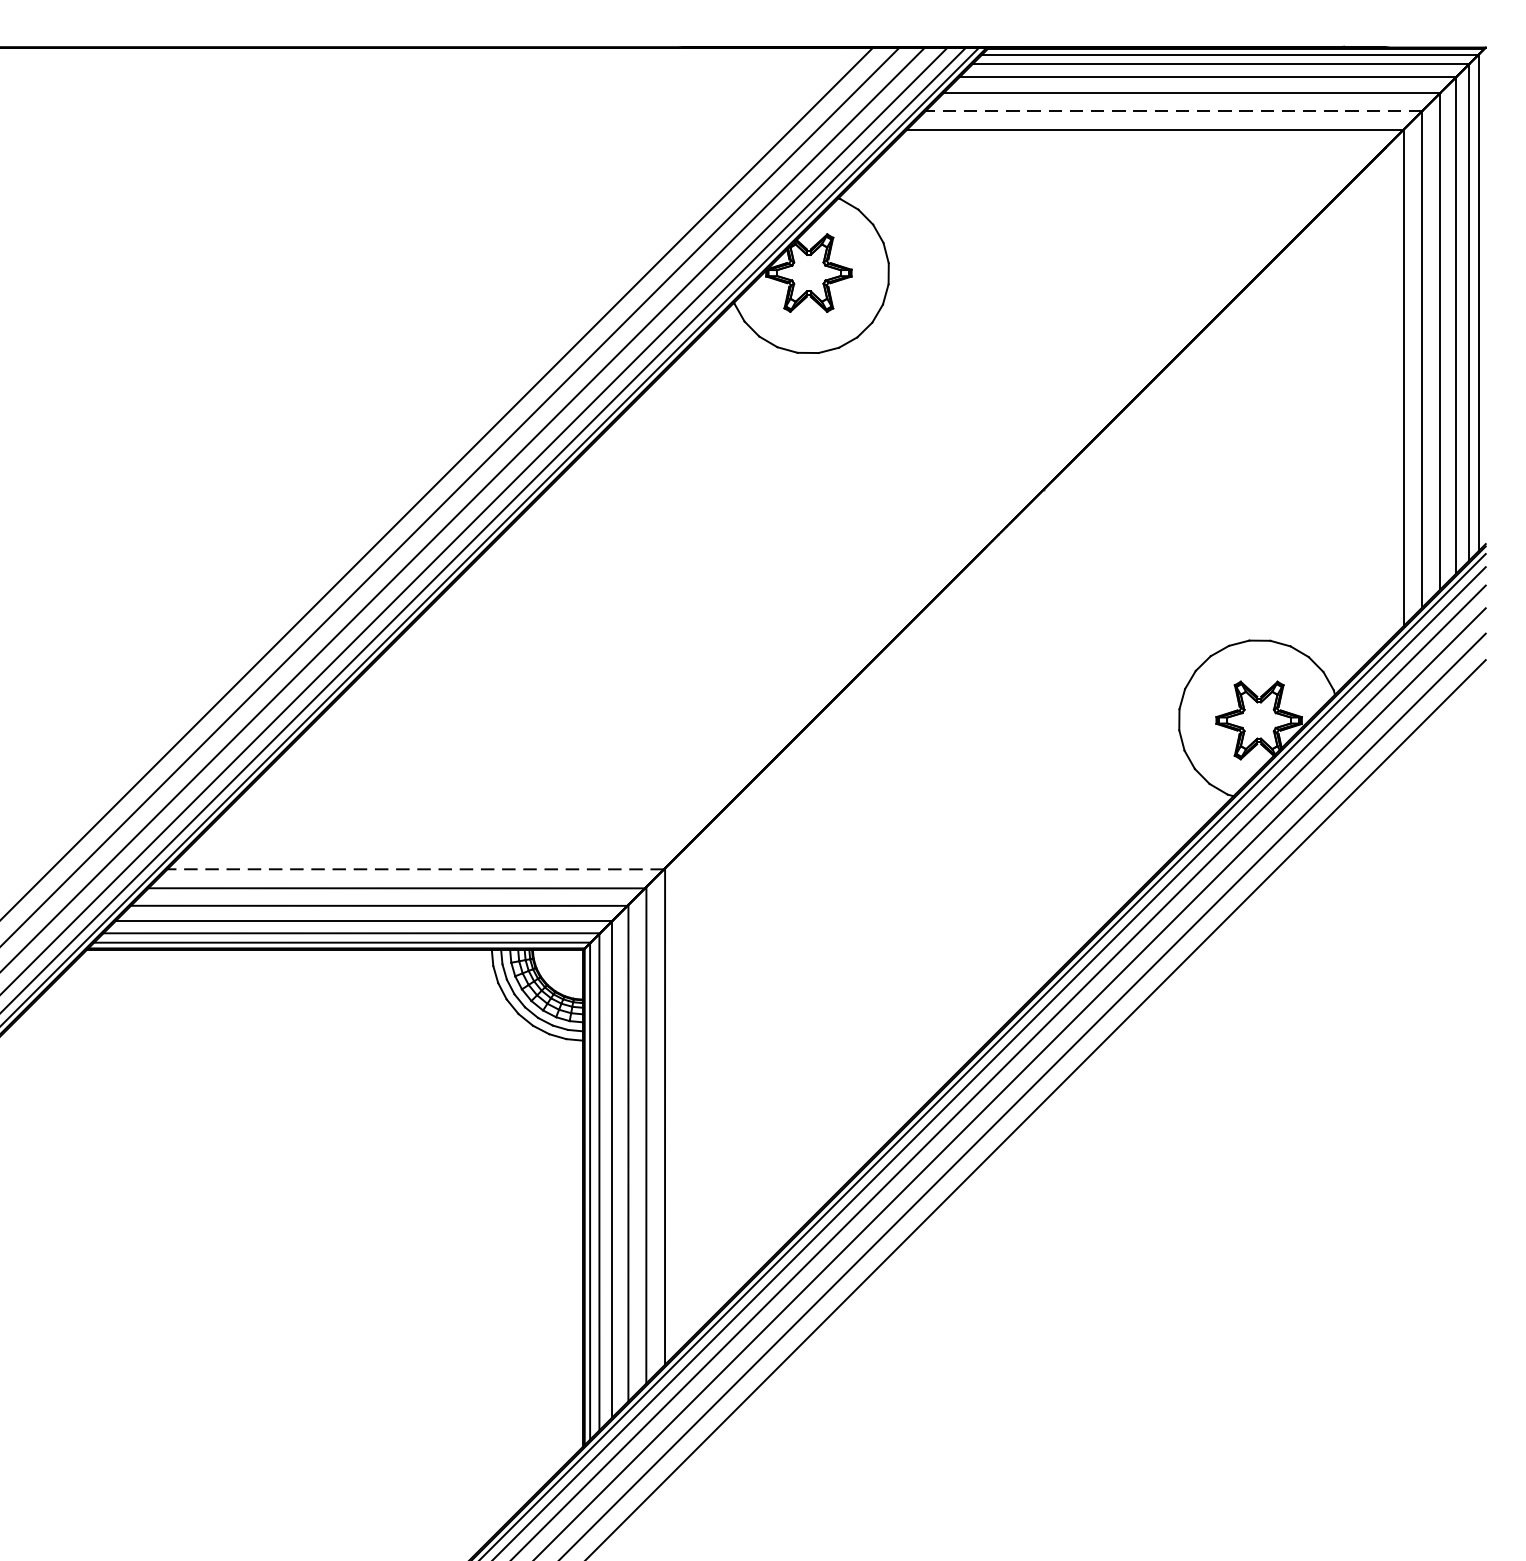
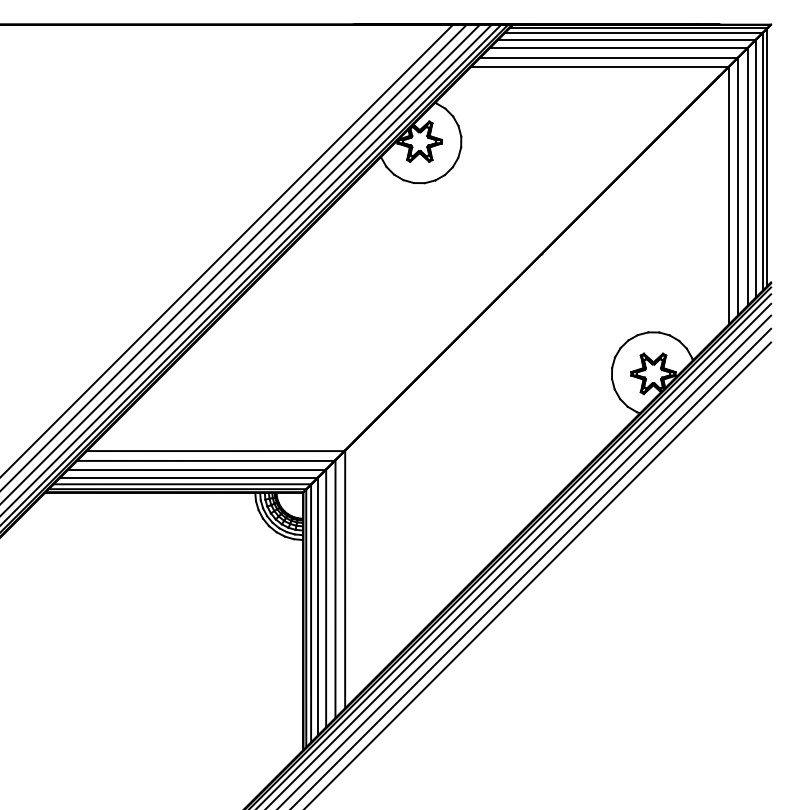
line: (1174, 110) -> (609, 57), dashed -> solid
line: (415, 870) -> (215, 451), dashed -> solid

